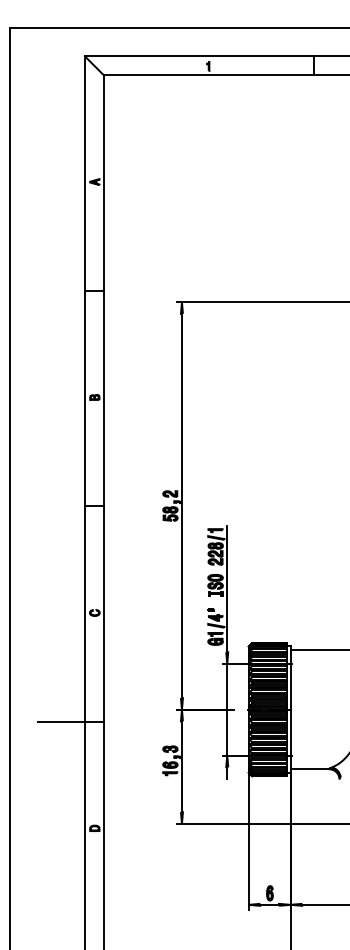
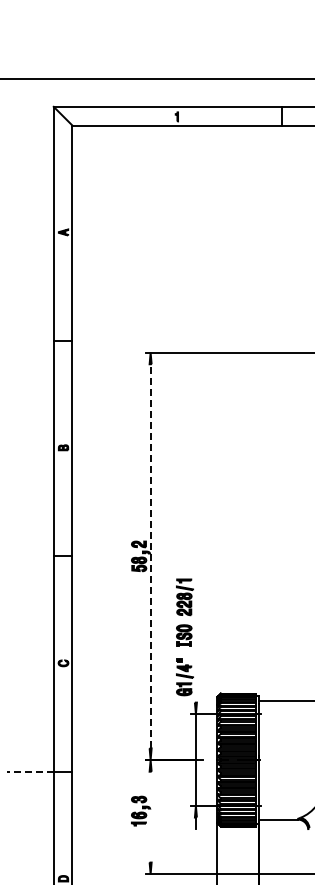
line: (181, 505) -> (150, 555), solid -> dashed
line: (227, 589) -> (196, 639), removed
line: (61, 721) -> (30, 771), solid -> dashed
line: (181, 766) -> (150, 816), removed

